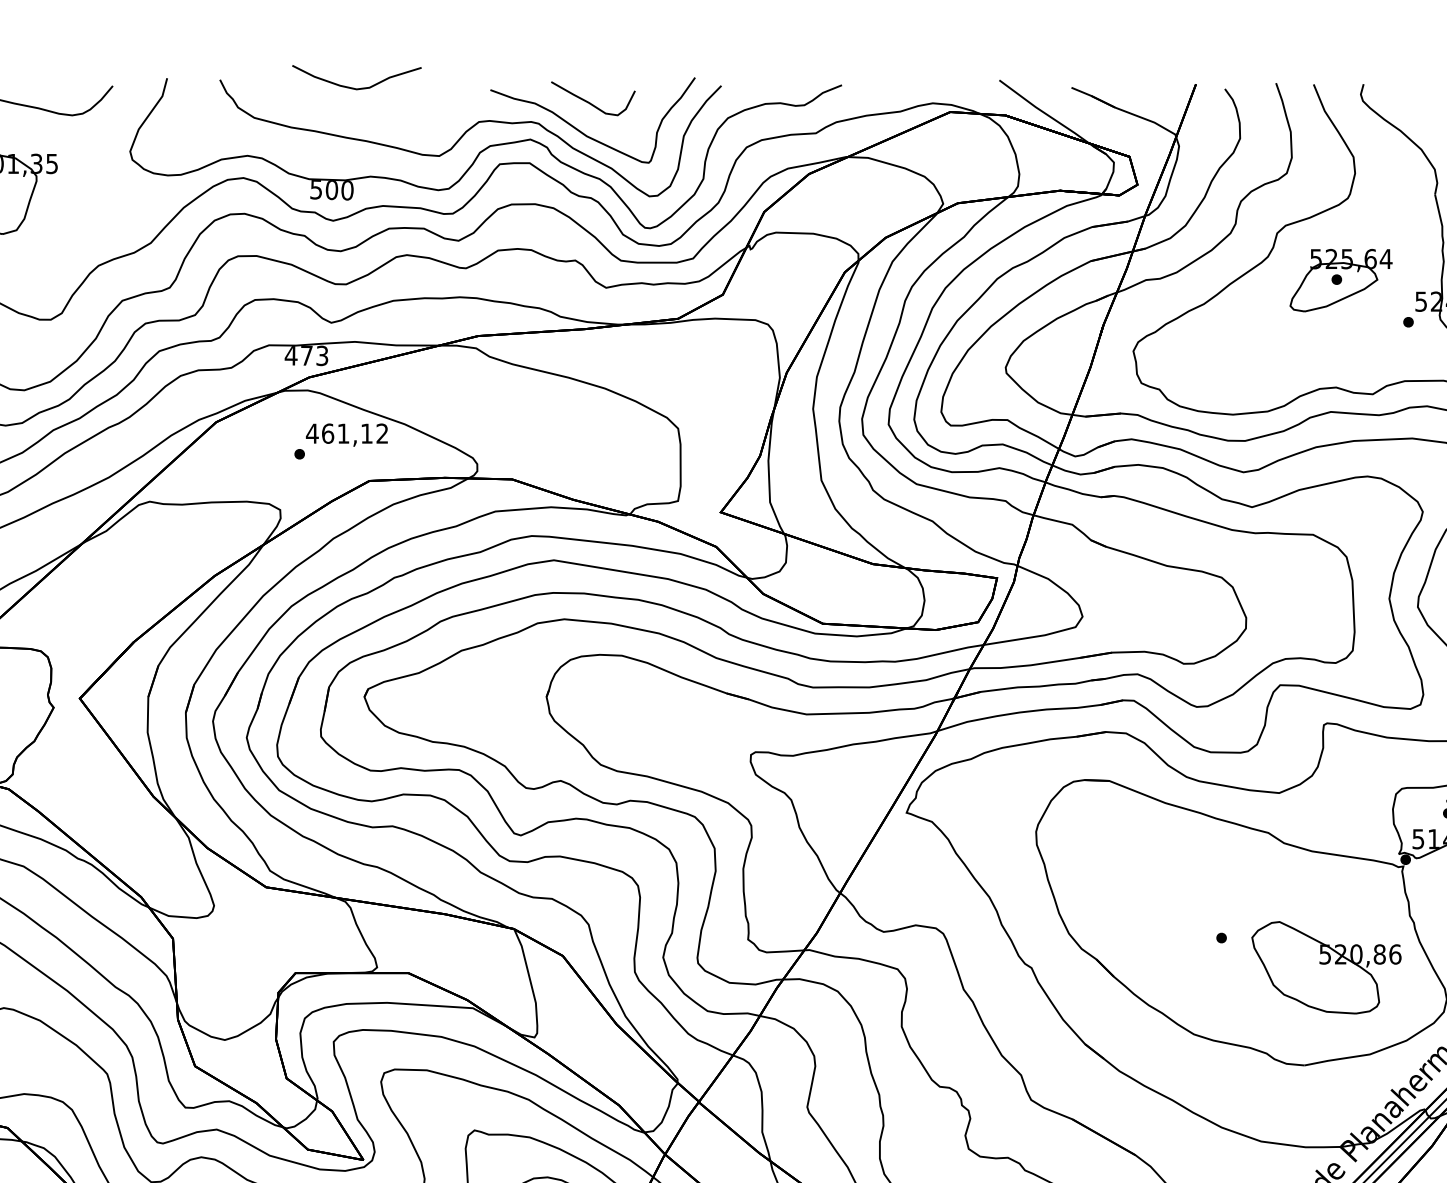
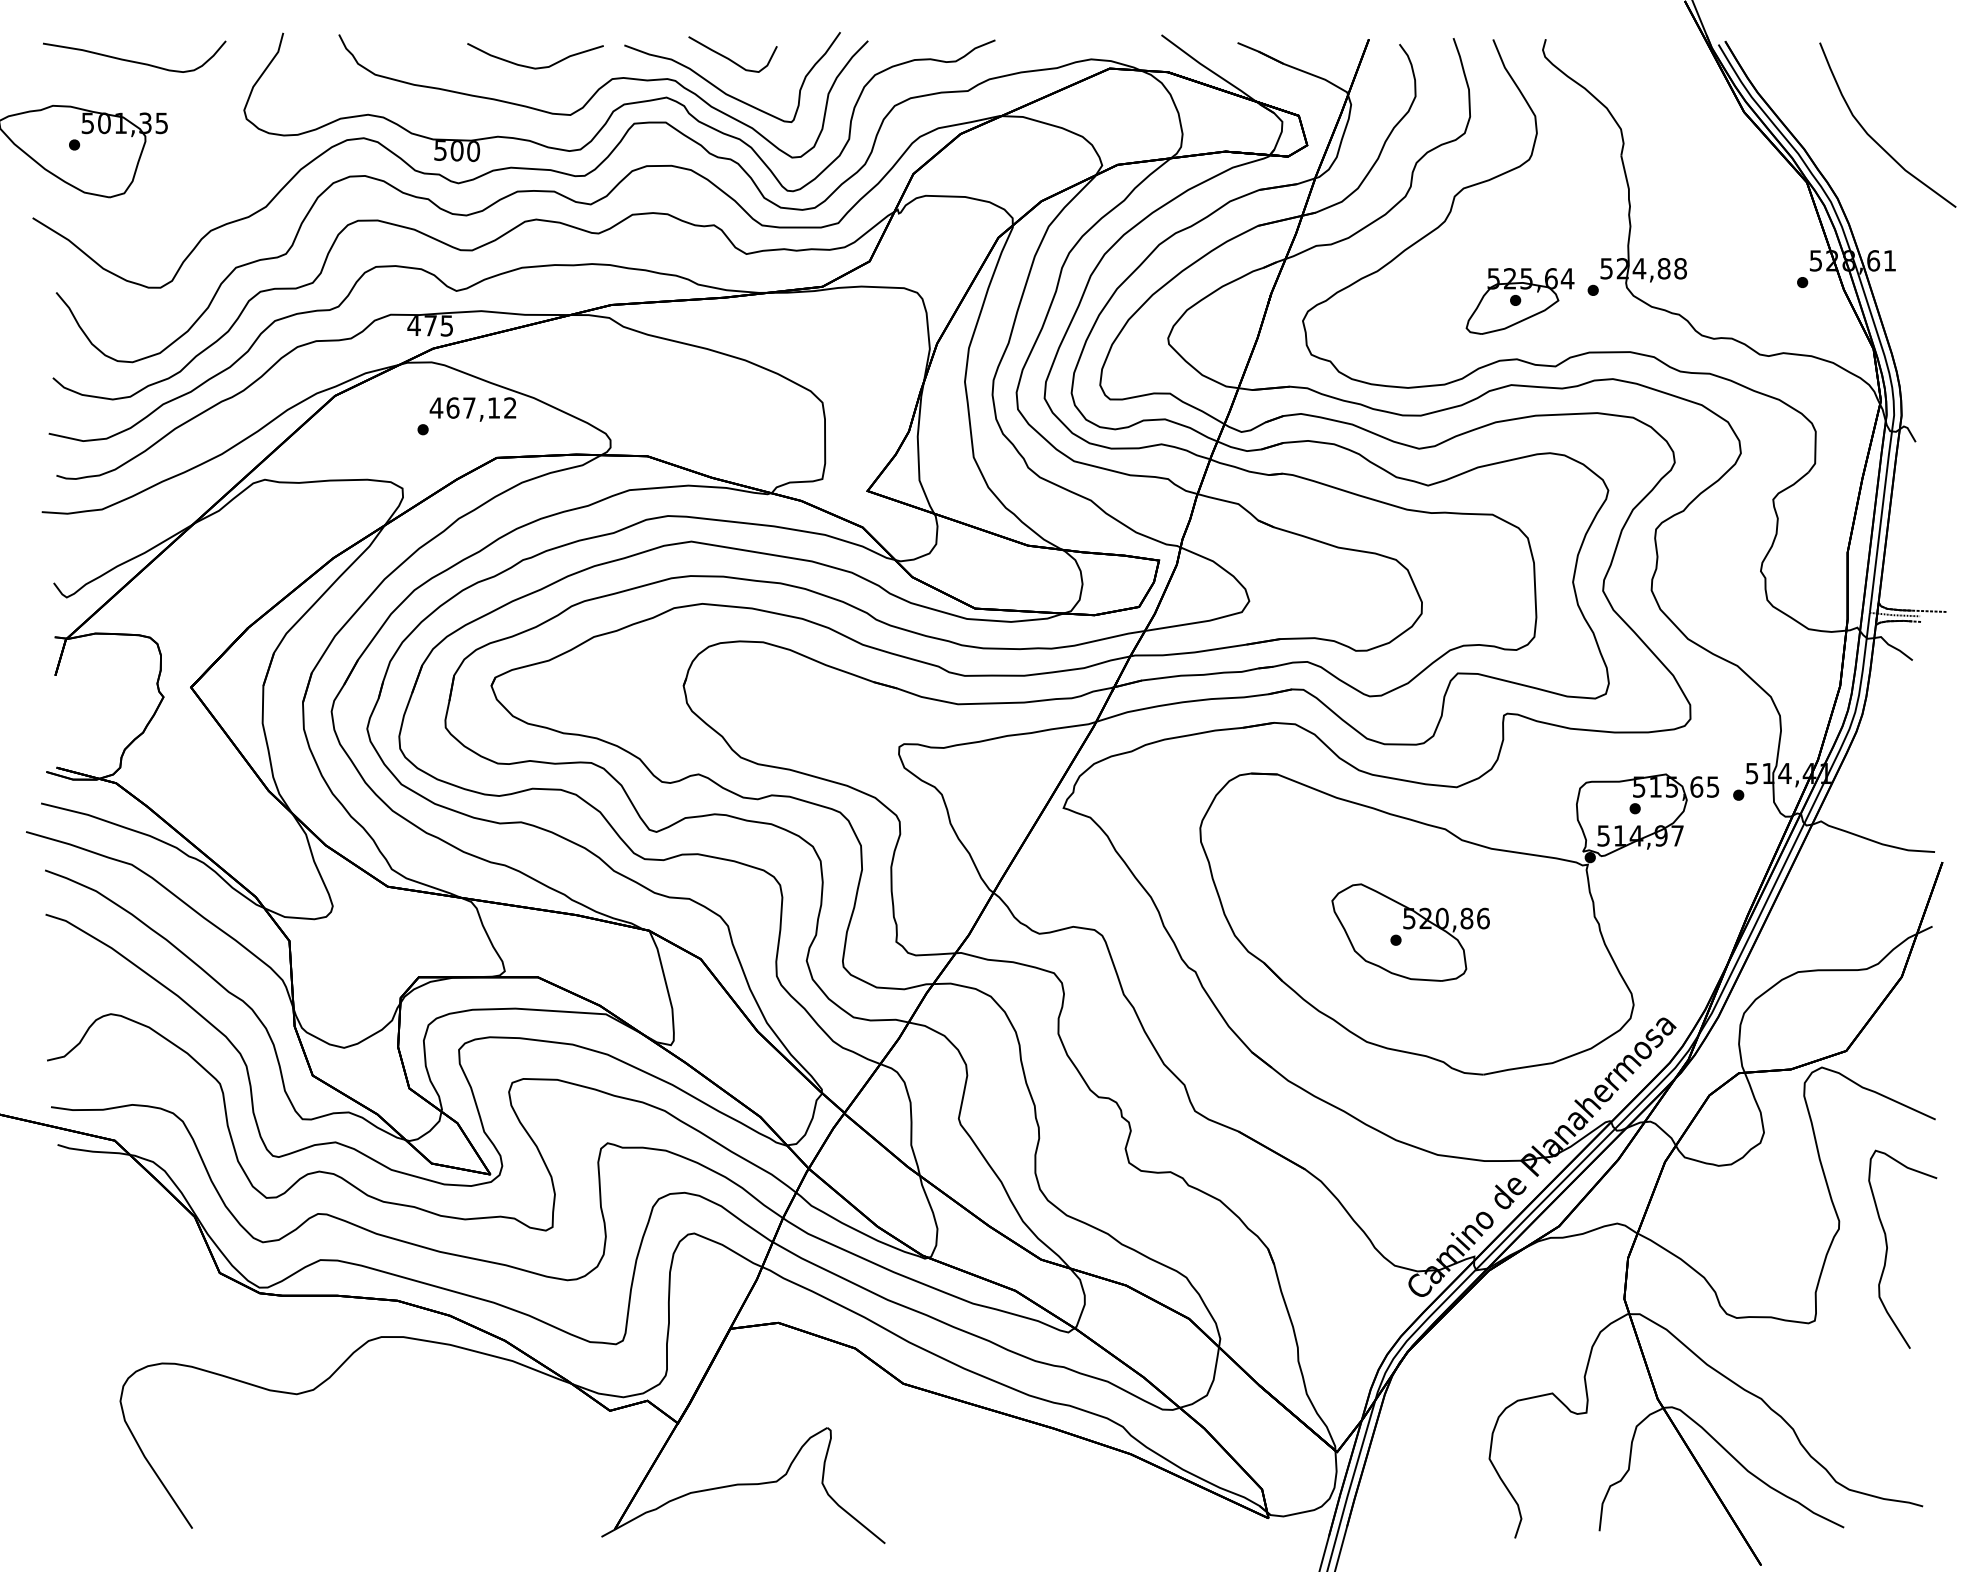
curve: (353, 87) -> (531, 66), moved
part: (1340, 280) -> (1519, 301), moved
text: (322, 355) -> (447, 325), 473 -> 475
text: (343, 433) -> (469, 407), 461,12 -> 467,12
part: (1326, 967) -> (1410, 932), moved

